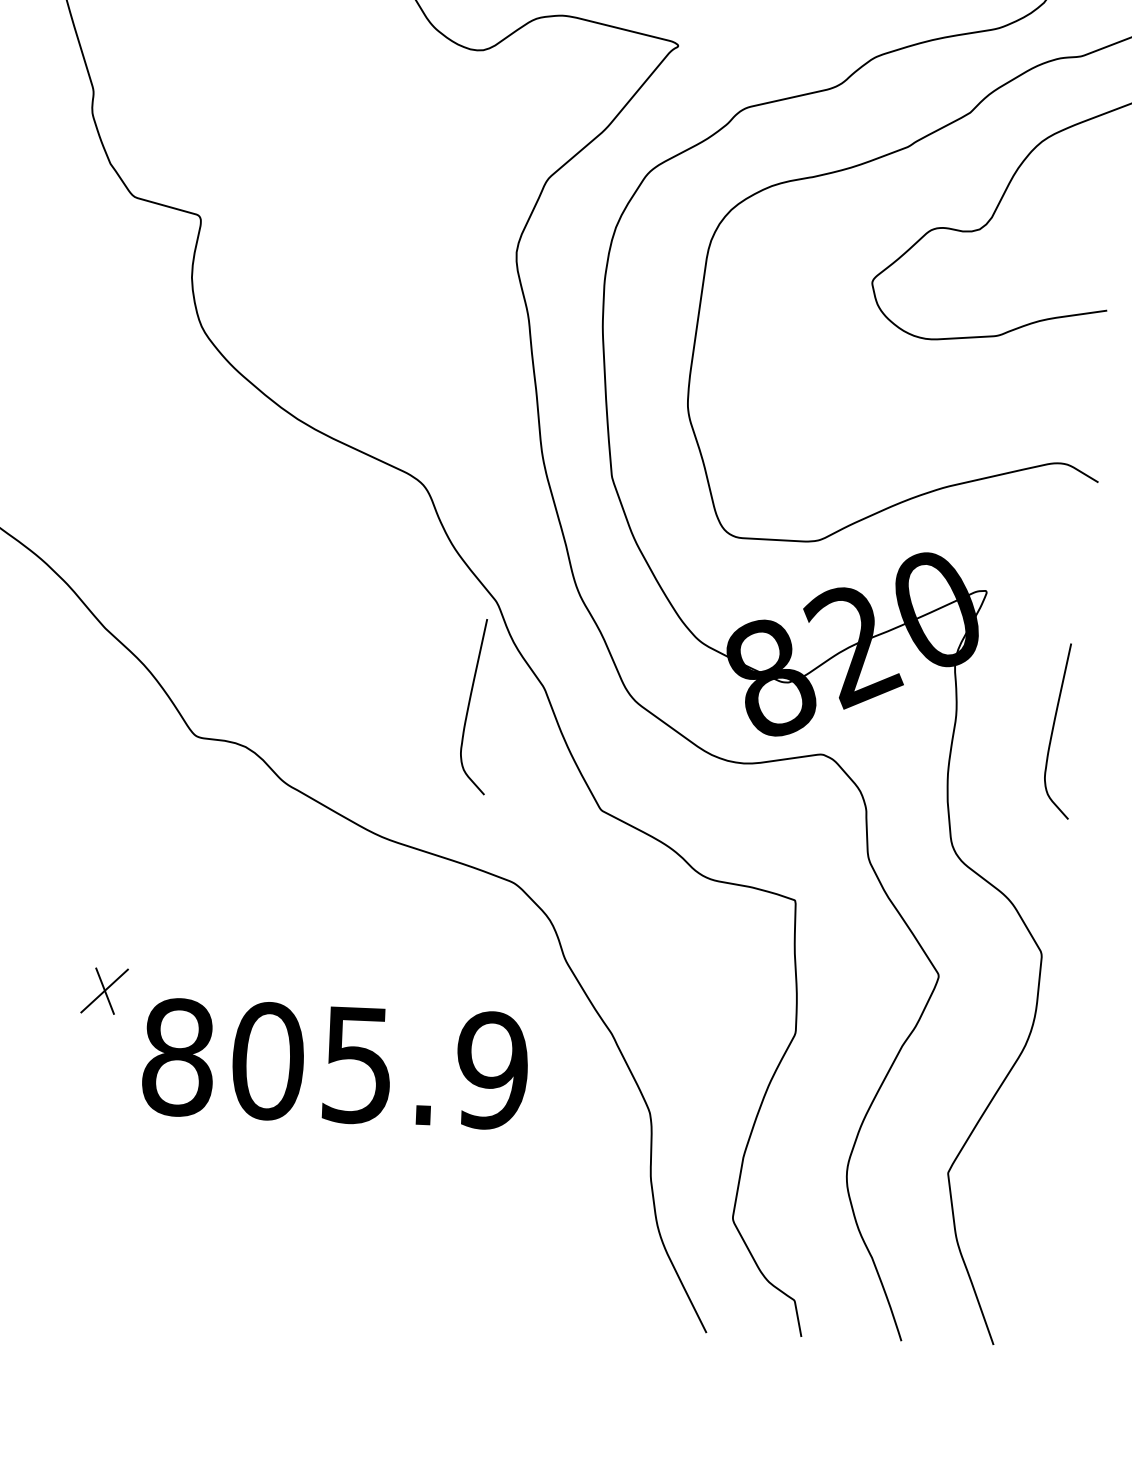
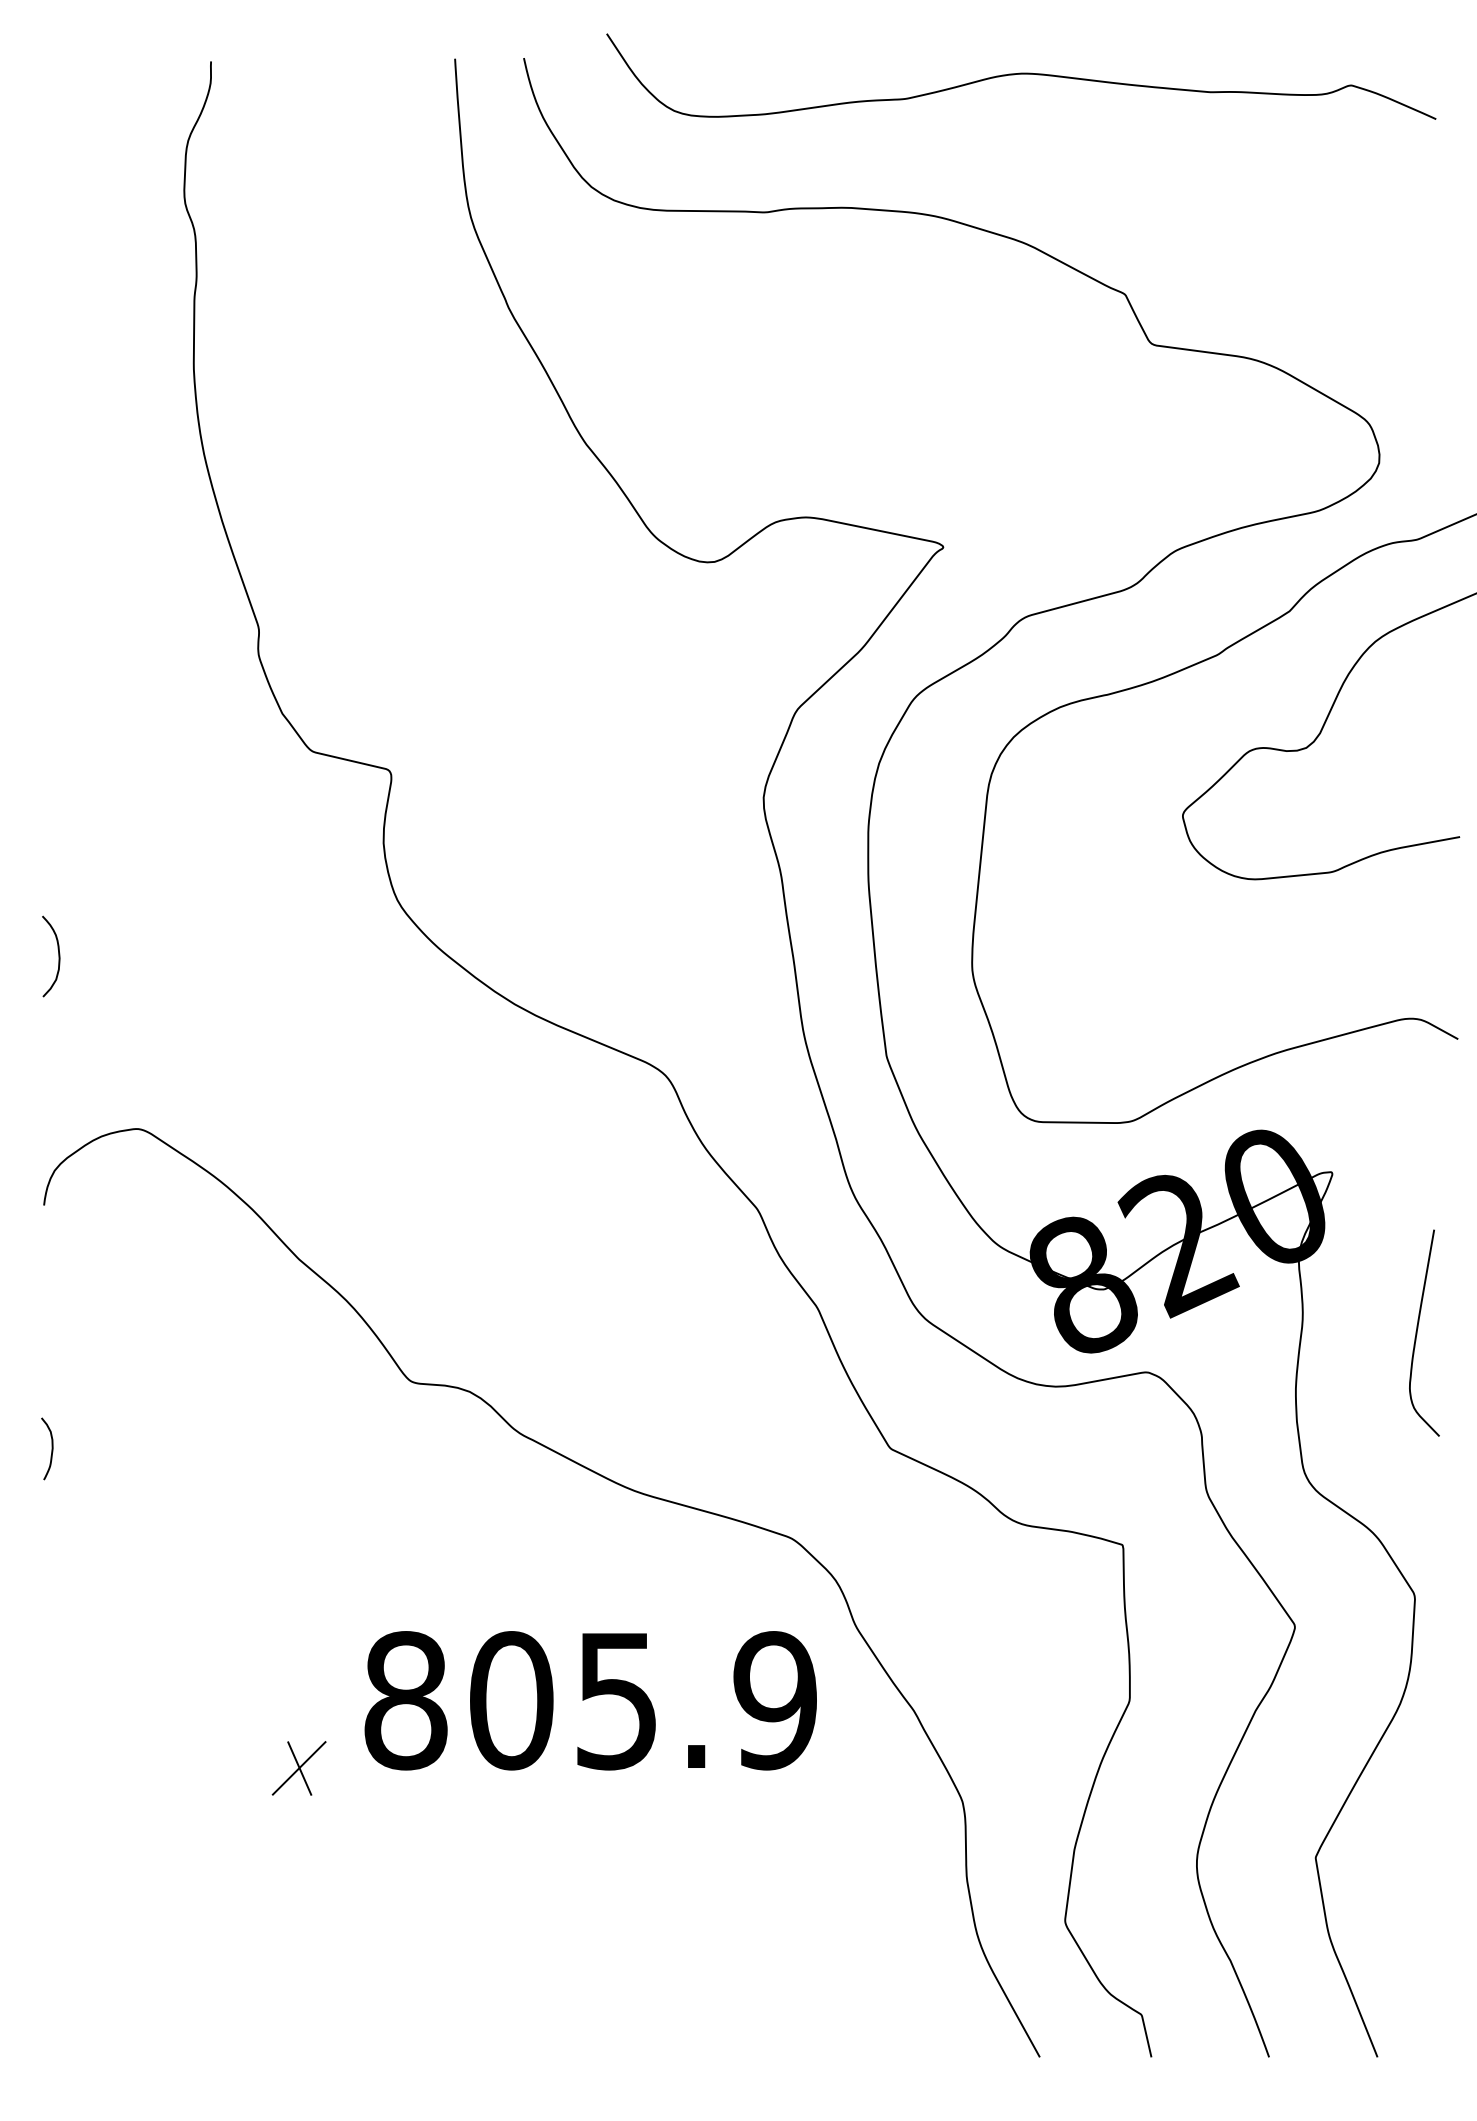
curve: (469, 705) -> (730, 1332), removed
part: (104, 991) -> (298, 1768), moved
text: (335, 1063) -> (590, 1700), moved

